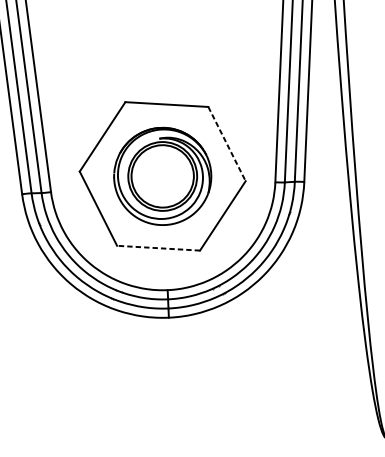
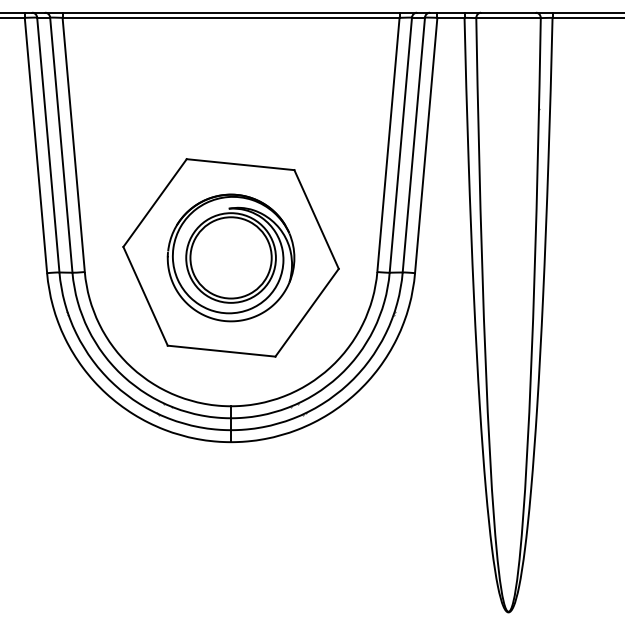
line: (226, 144) -> (316, 219), dashed -> solid
line: (158, 248) -> (221, 351), dashed -> solid

